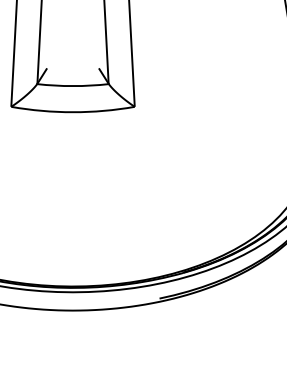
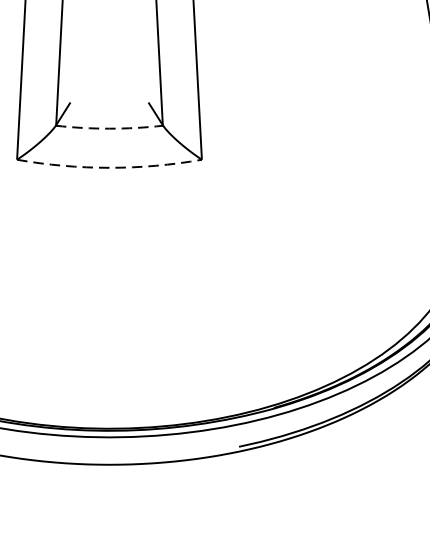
arc: (73, 86) -> (110, 129), solid -> dashed
arc: (73, 112) -> (110, 168), solid -> dashed

